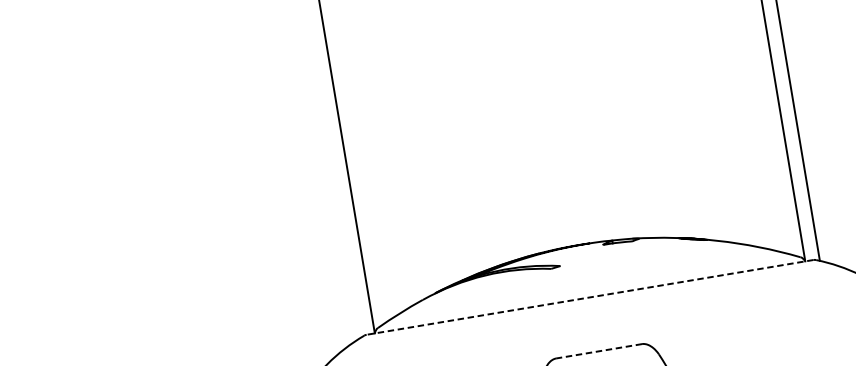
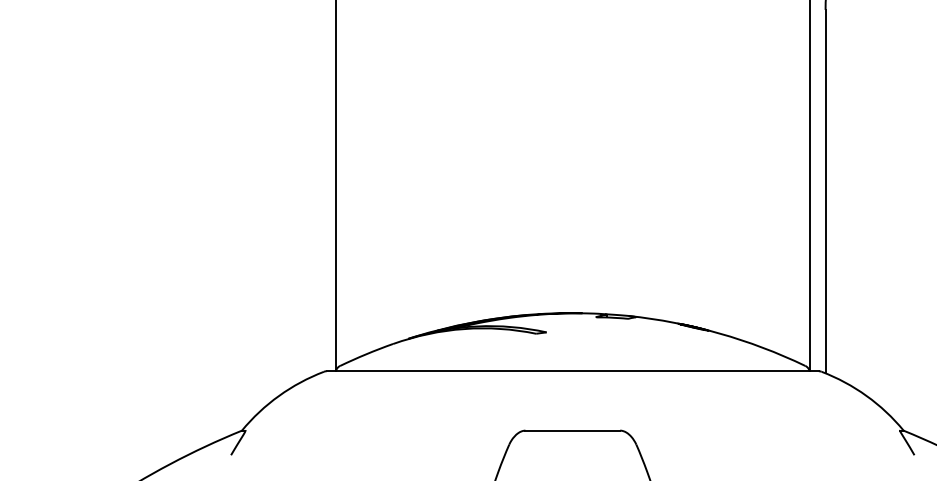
line: (589, 297) -> (572, 371), dashed -> solid
line: (598, 351) -> (572, 430), dashed -> solid

